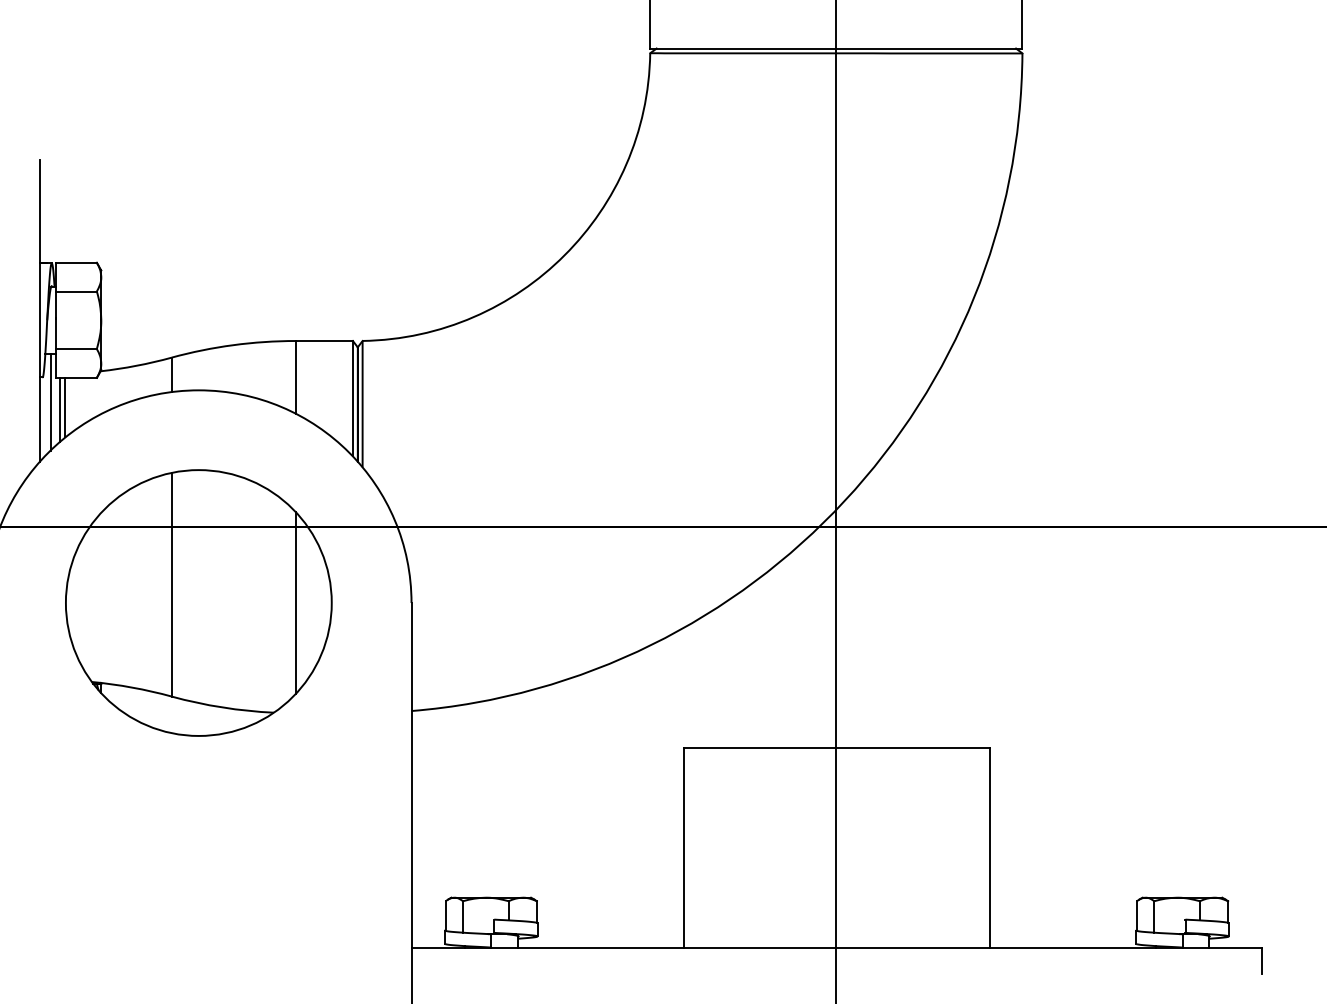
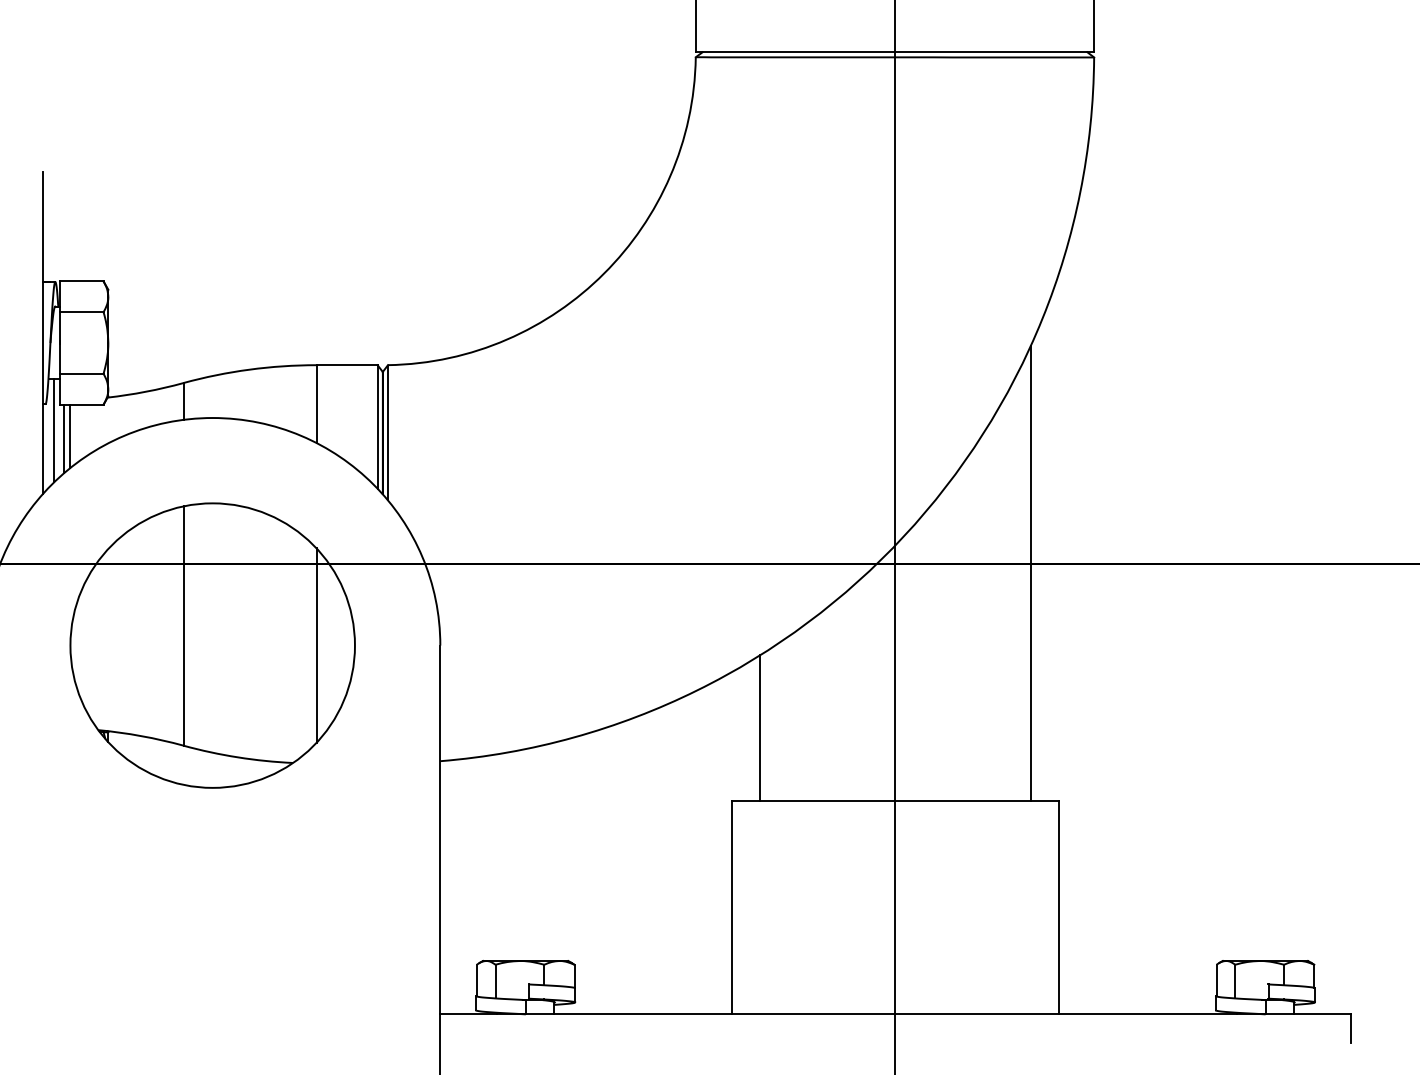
line: (962, 534) -> (1030, 572), added
line: (710, 679) -> (760, 727), added

